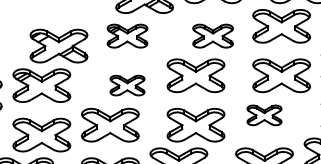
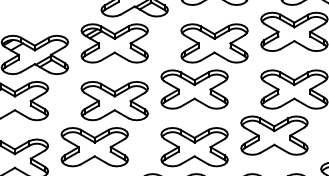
part: (127, 35) -> (114, 42), size x1.43
part: (212, 35) -> (213, 42), size x1.43
part: (127, 85) -> (114, 100), size x1.67
part: (264, 115) -> (274, 135), size x1.67

